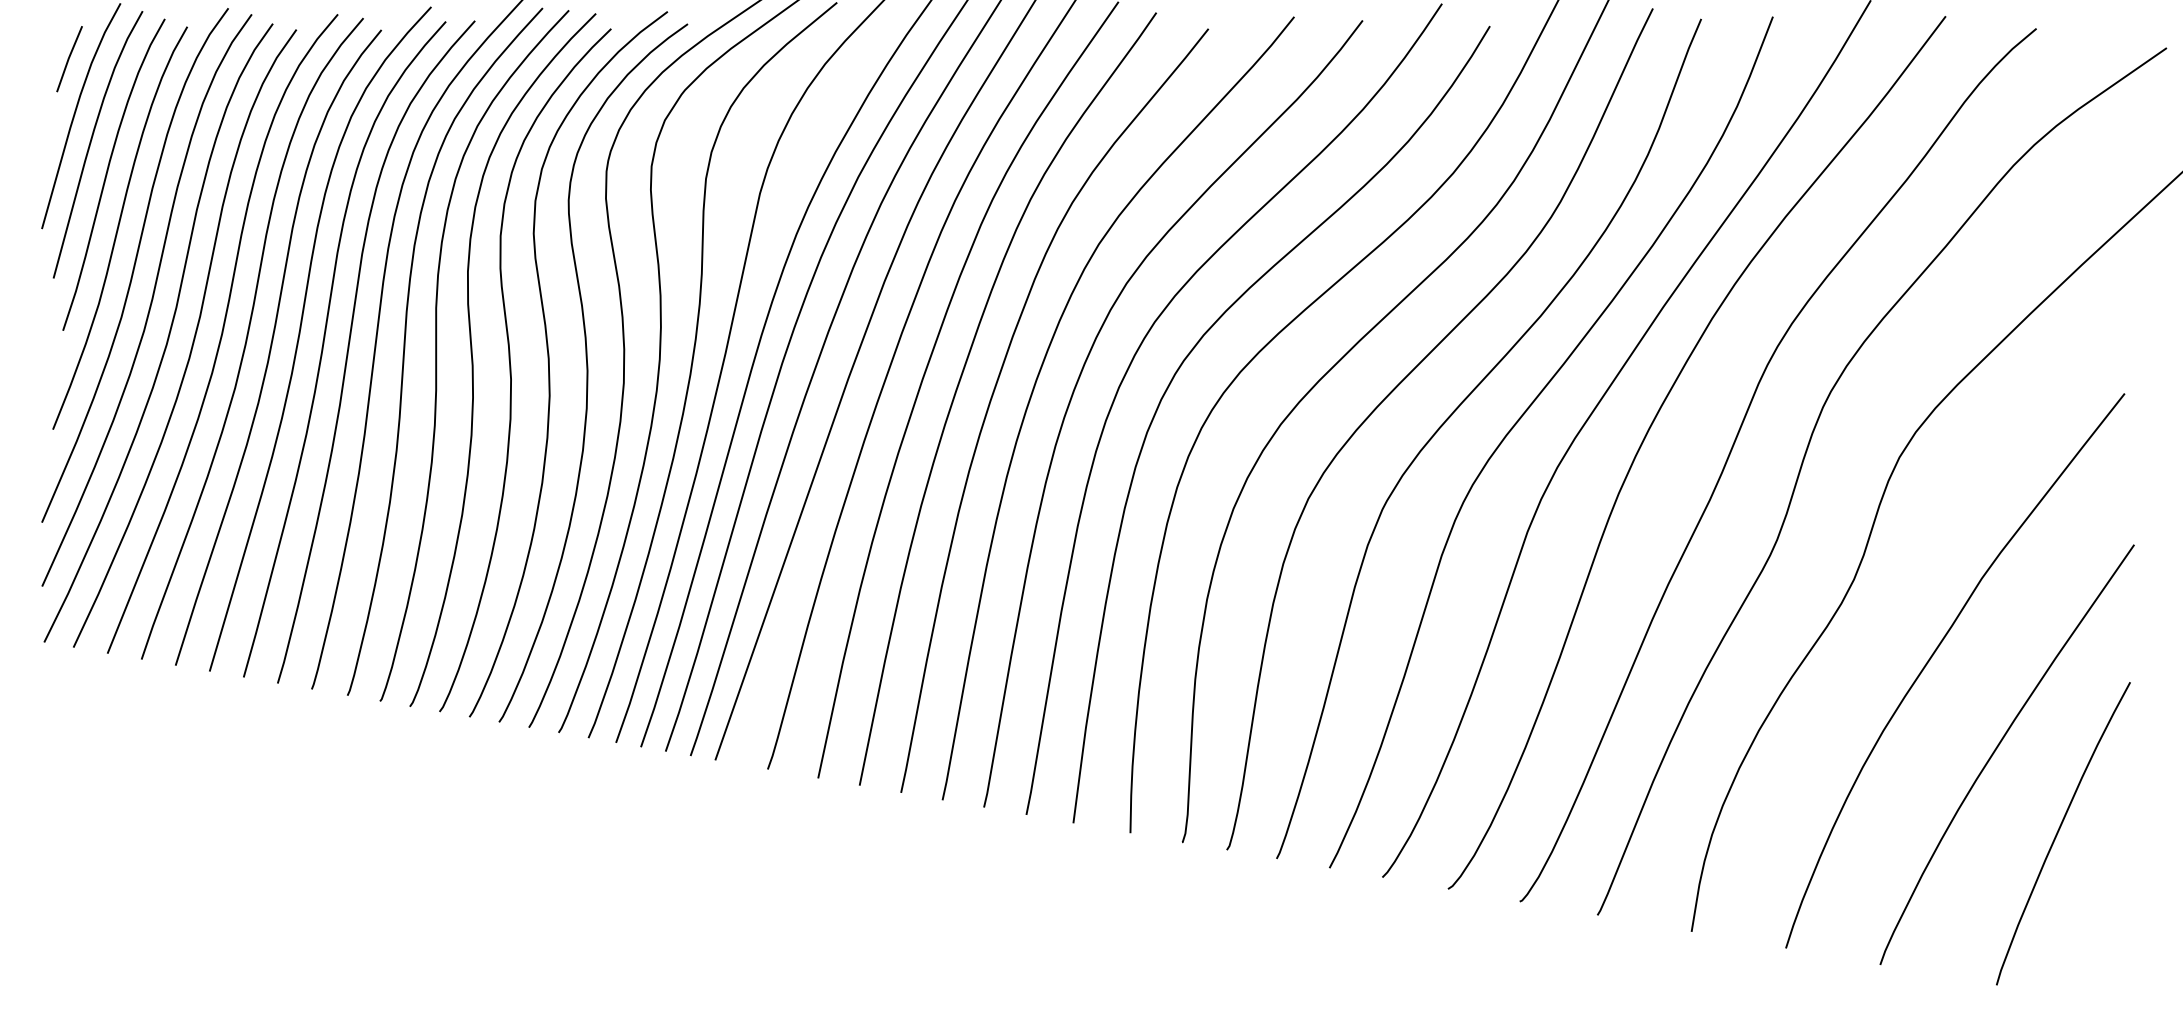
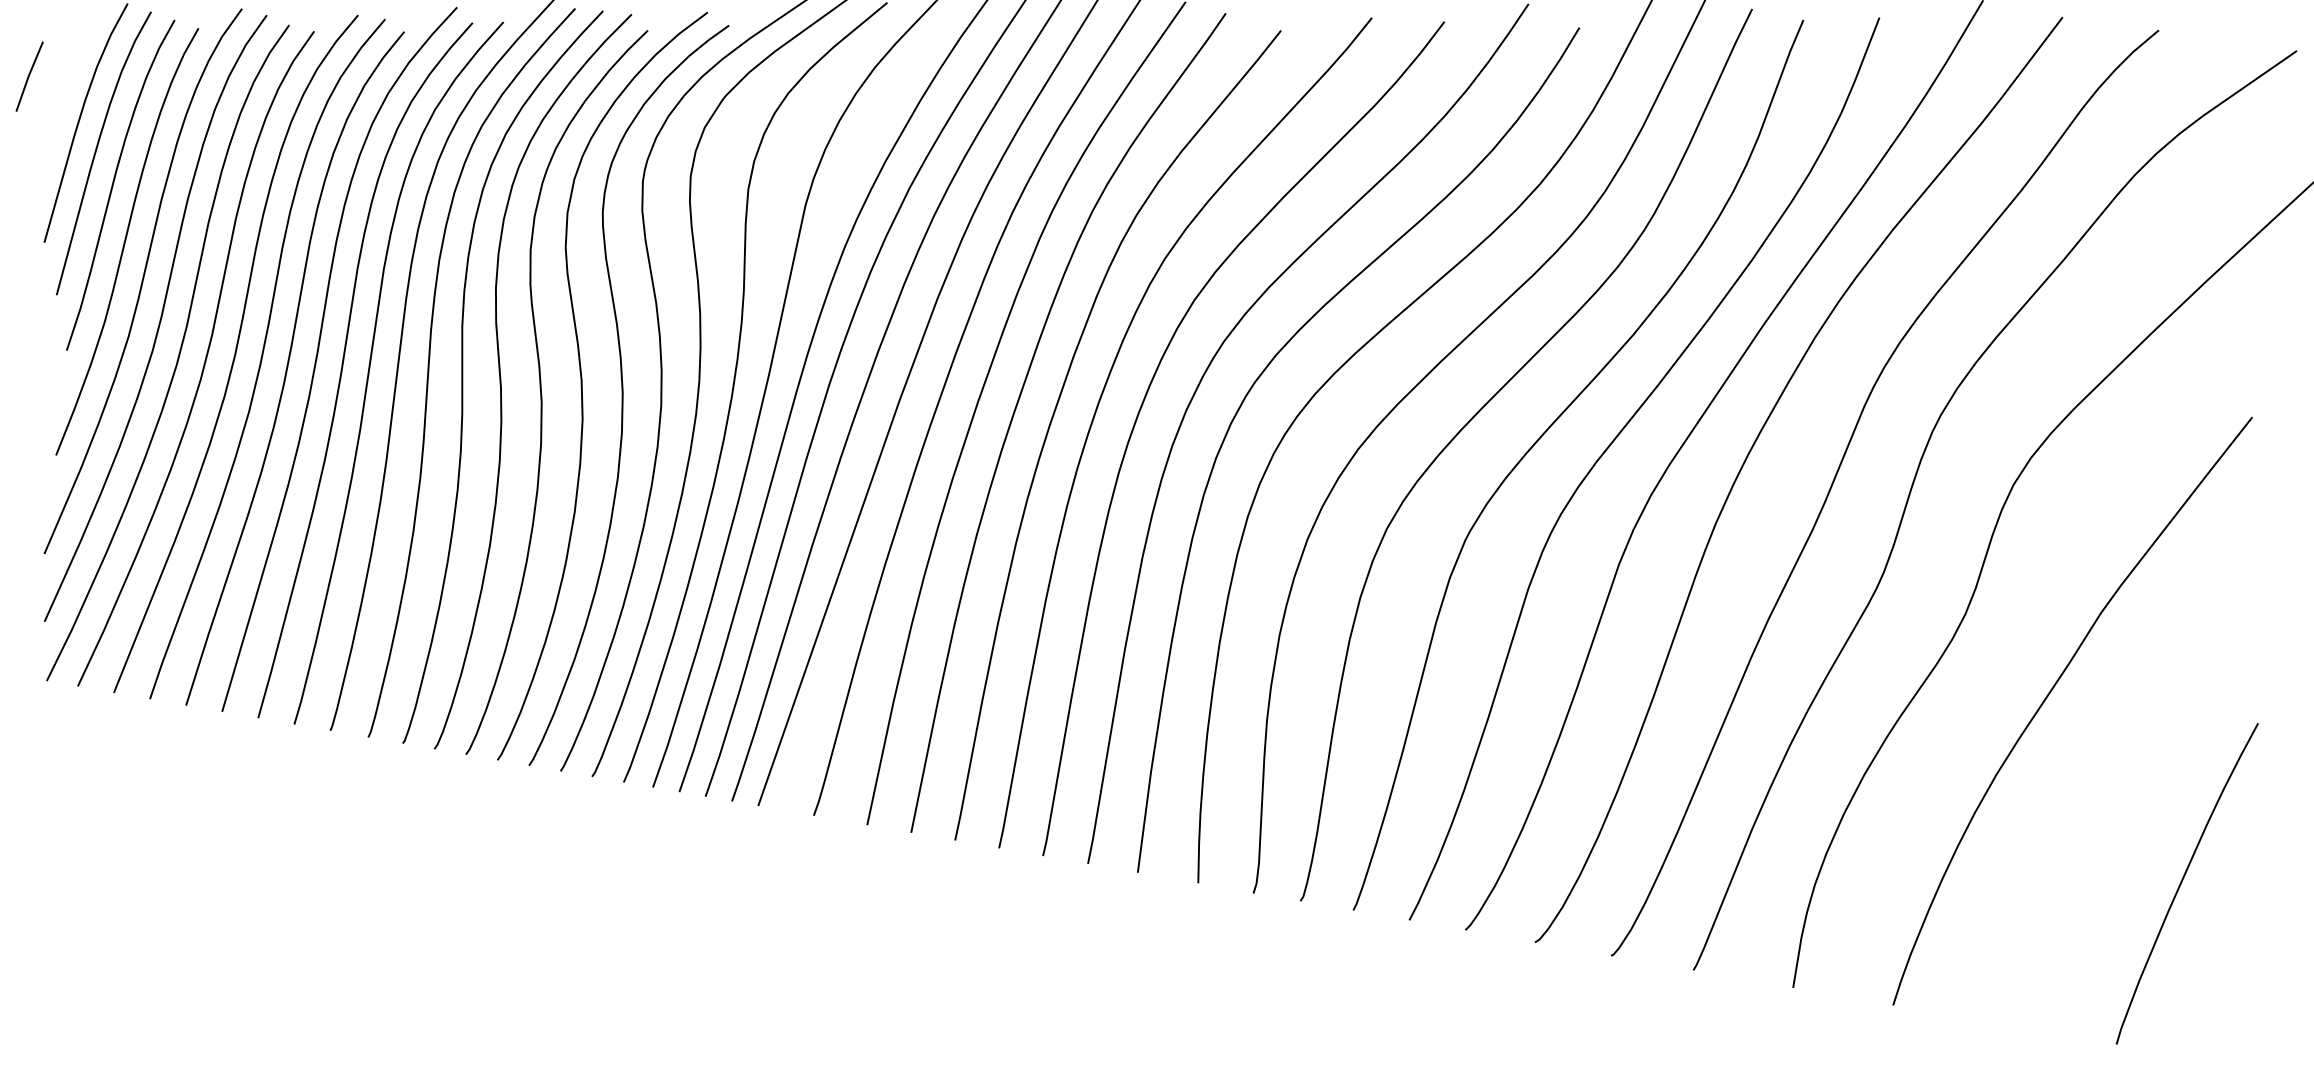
line: (69, 58) -> (29, 76), moved
curve: (1997, 748) -> (2117, 793), removed

